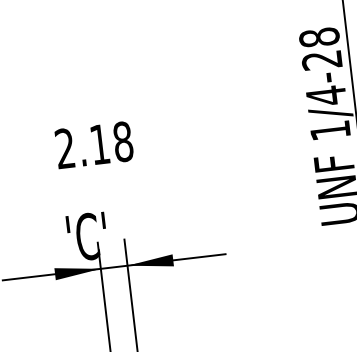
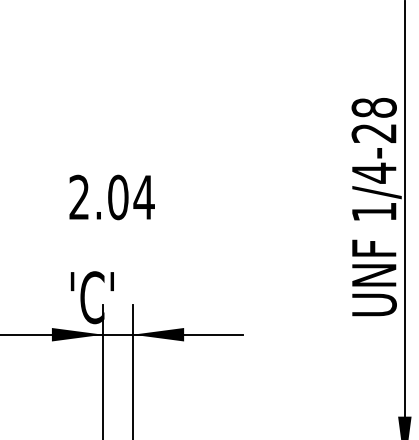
text: (111, 143) -> (131, 197), 2.18 -> 2.04

